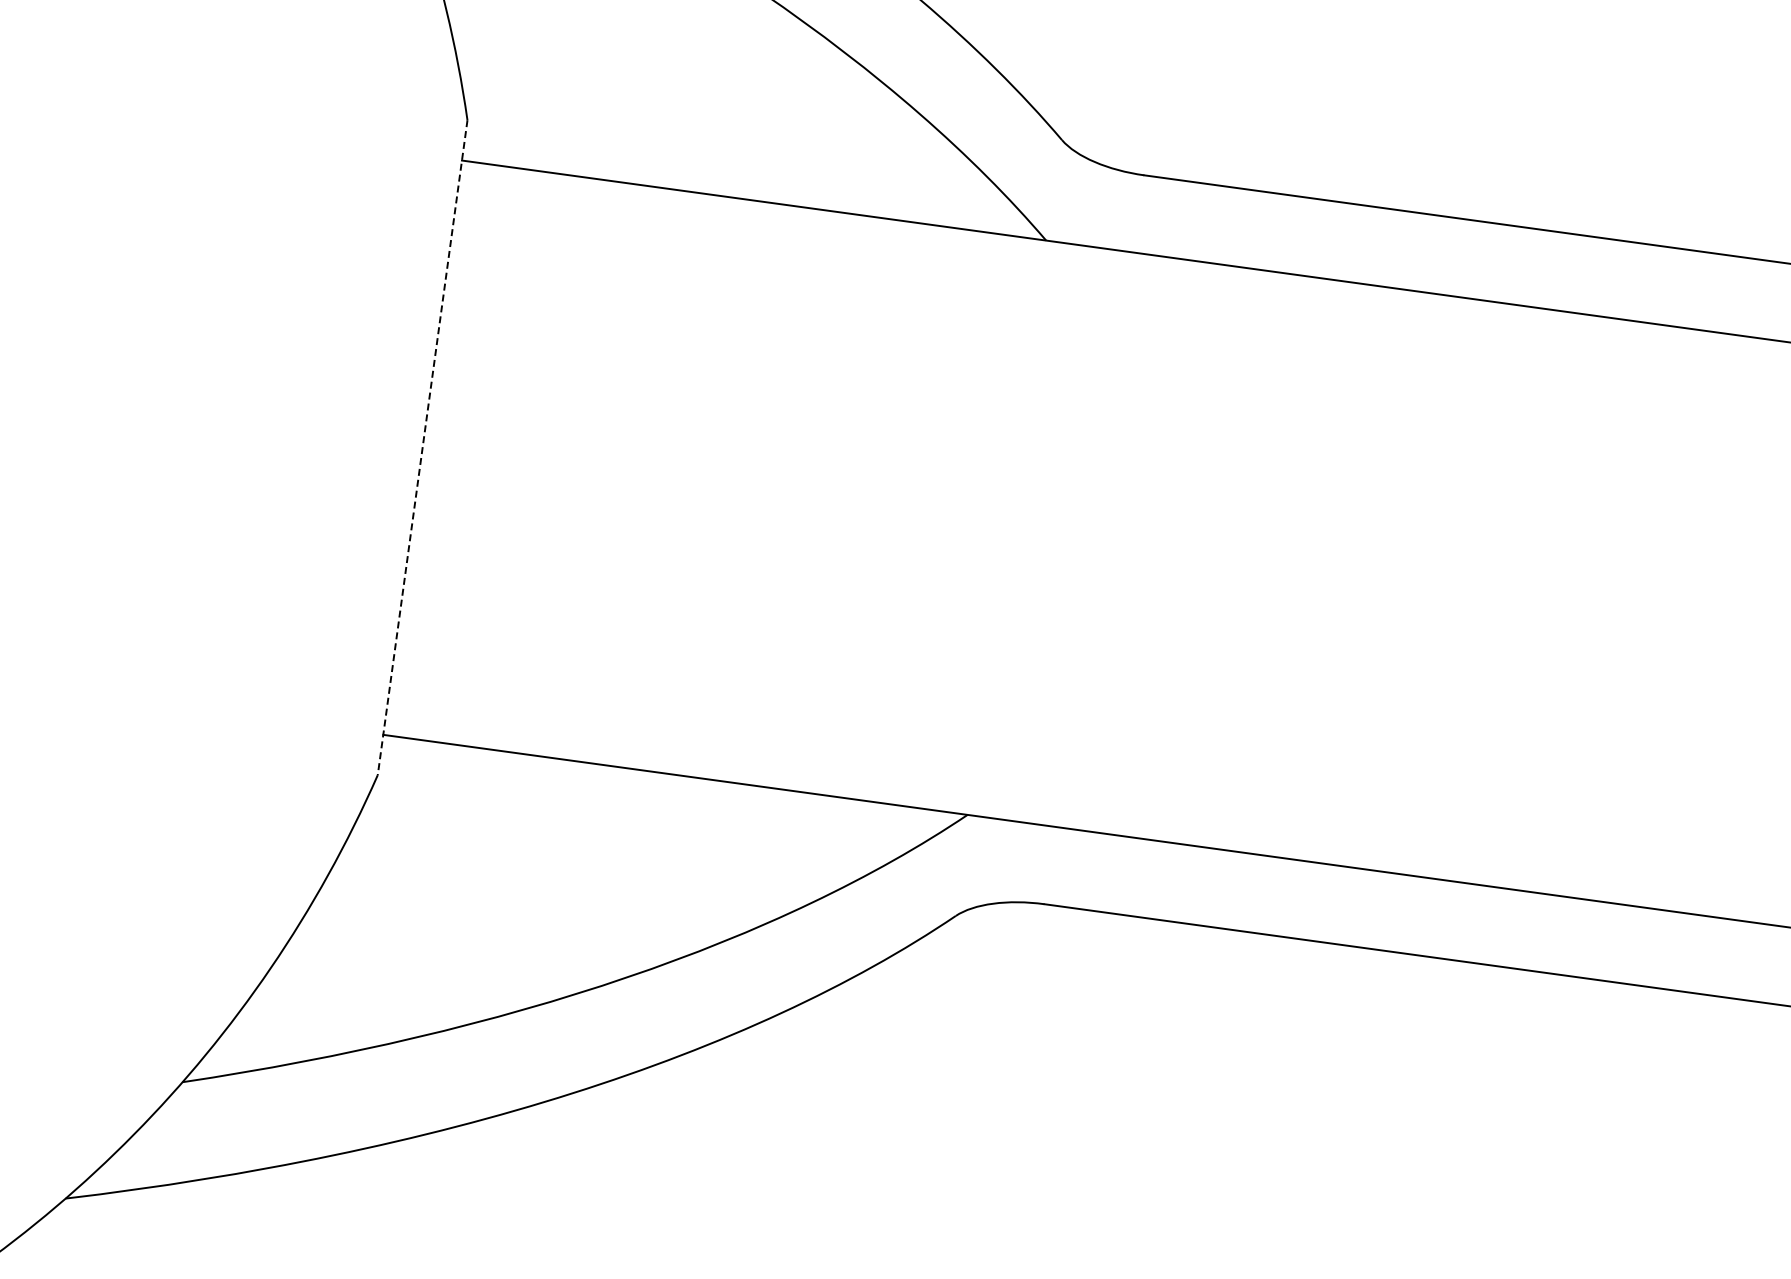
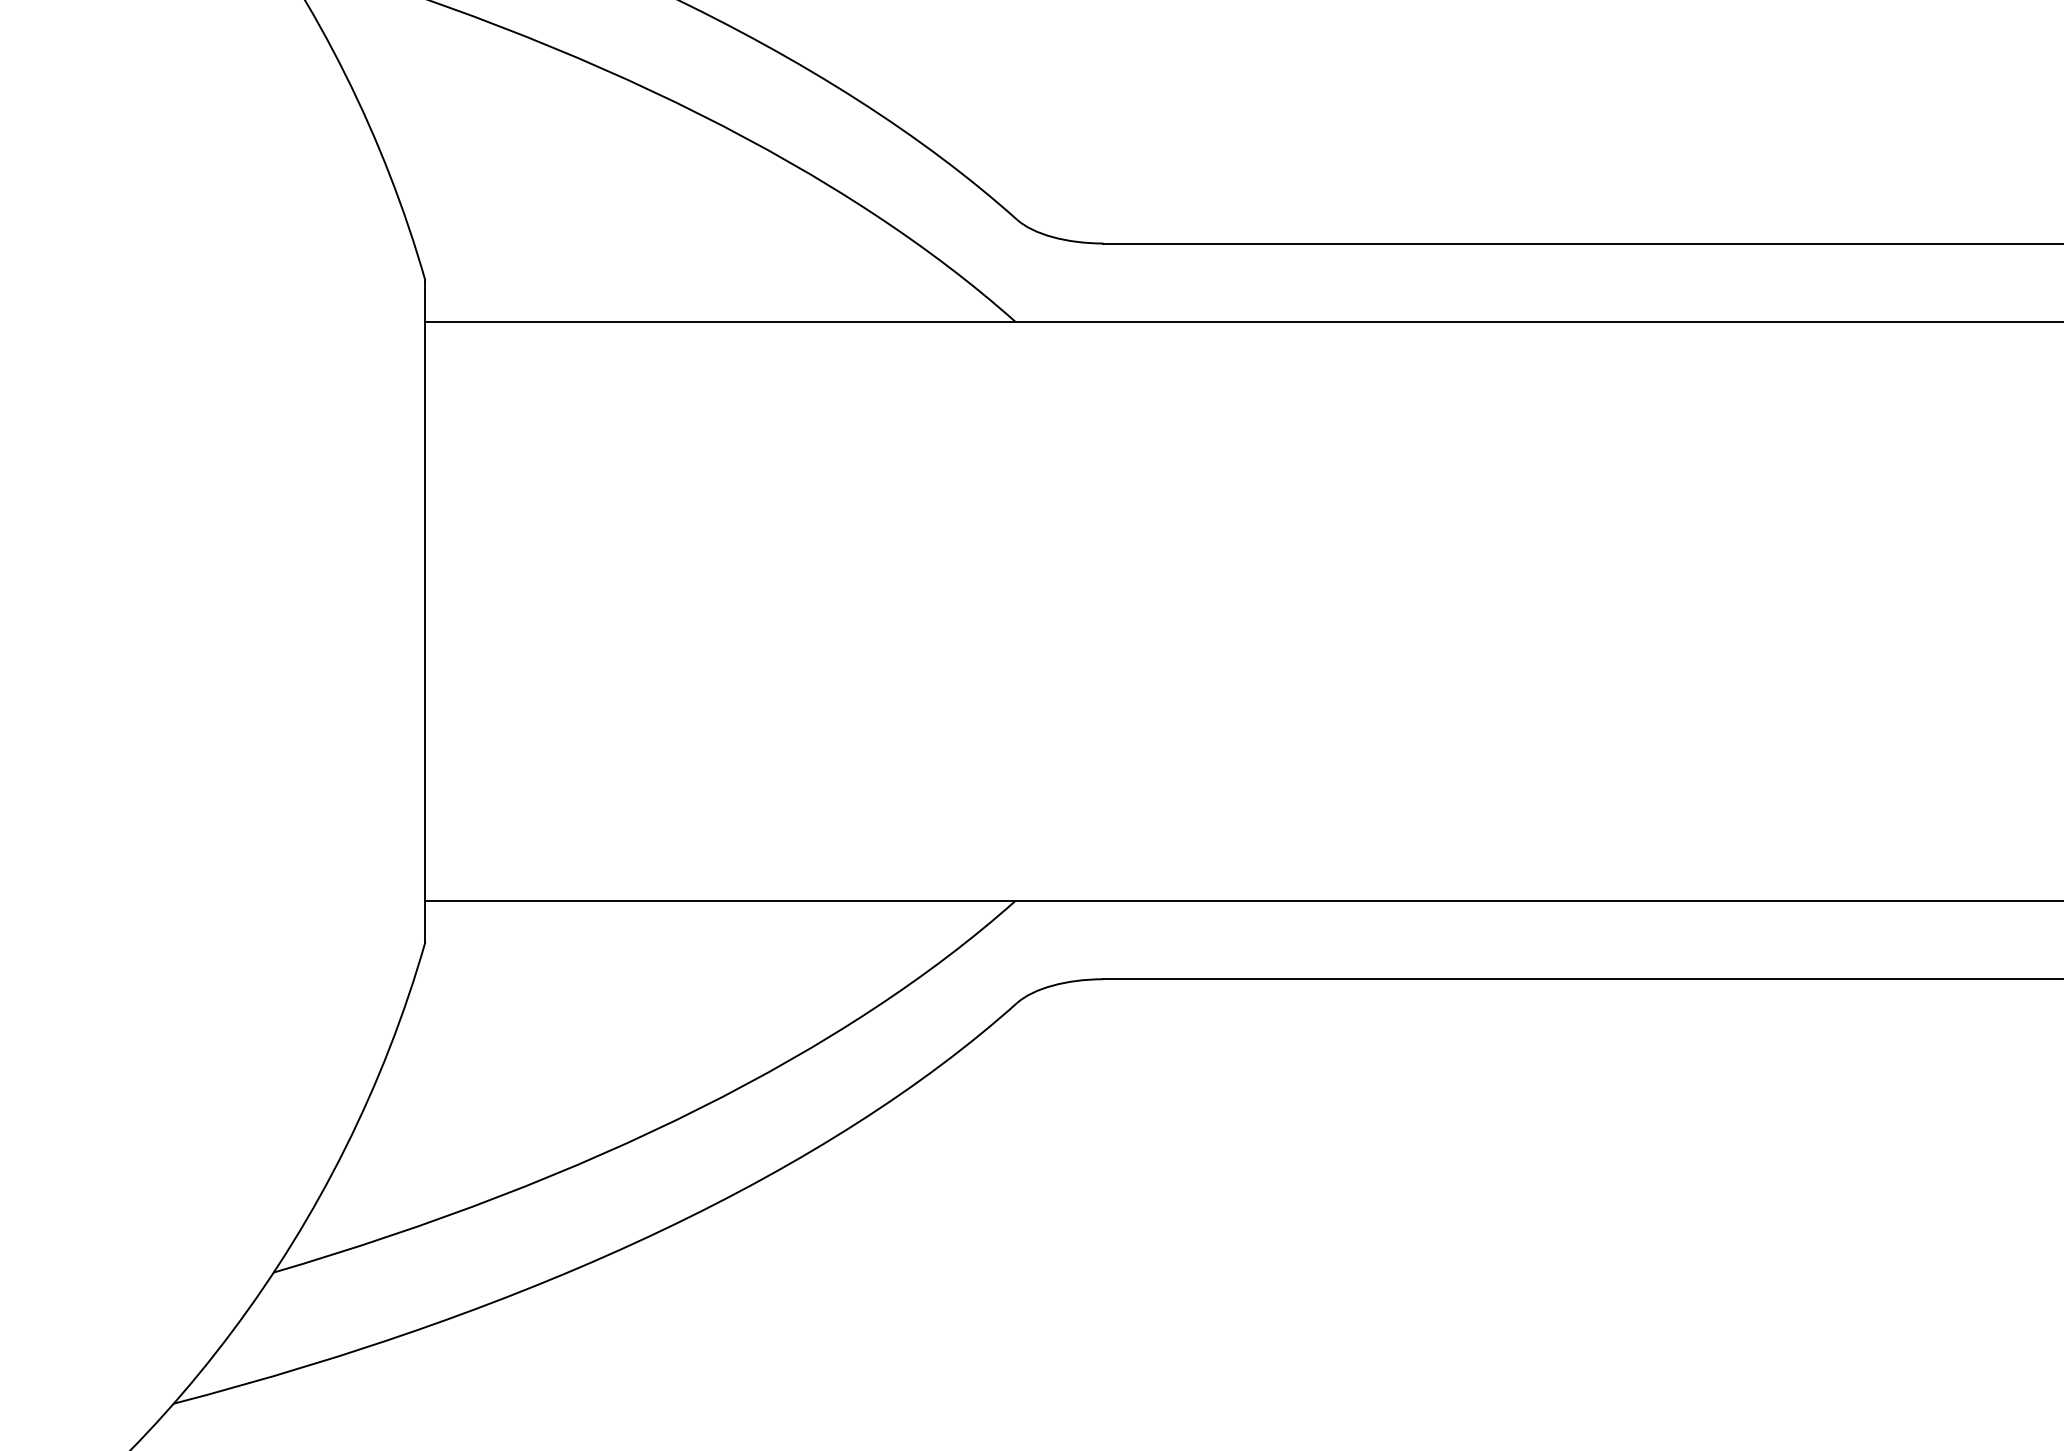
line: (422, 447) -> (425, 611), dashed -> solid

